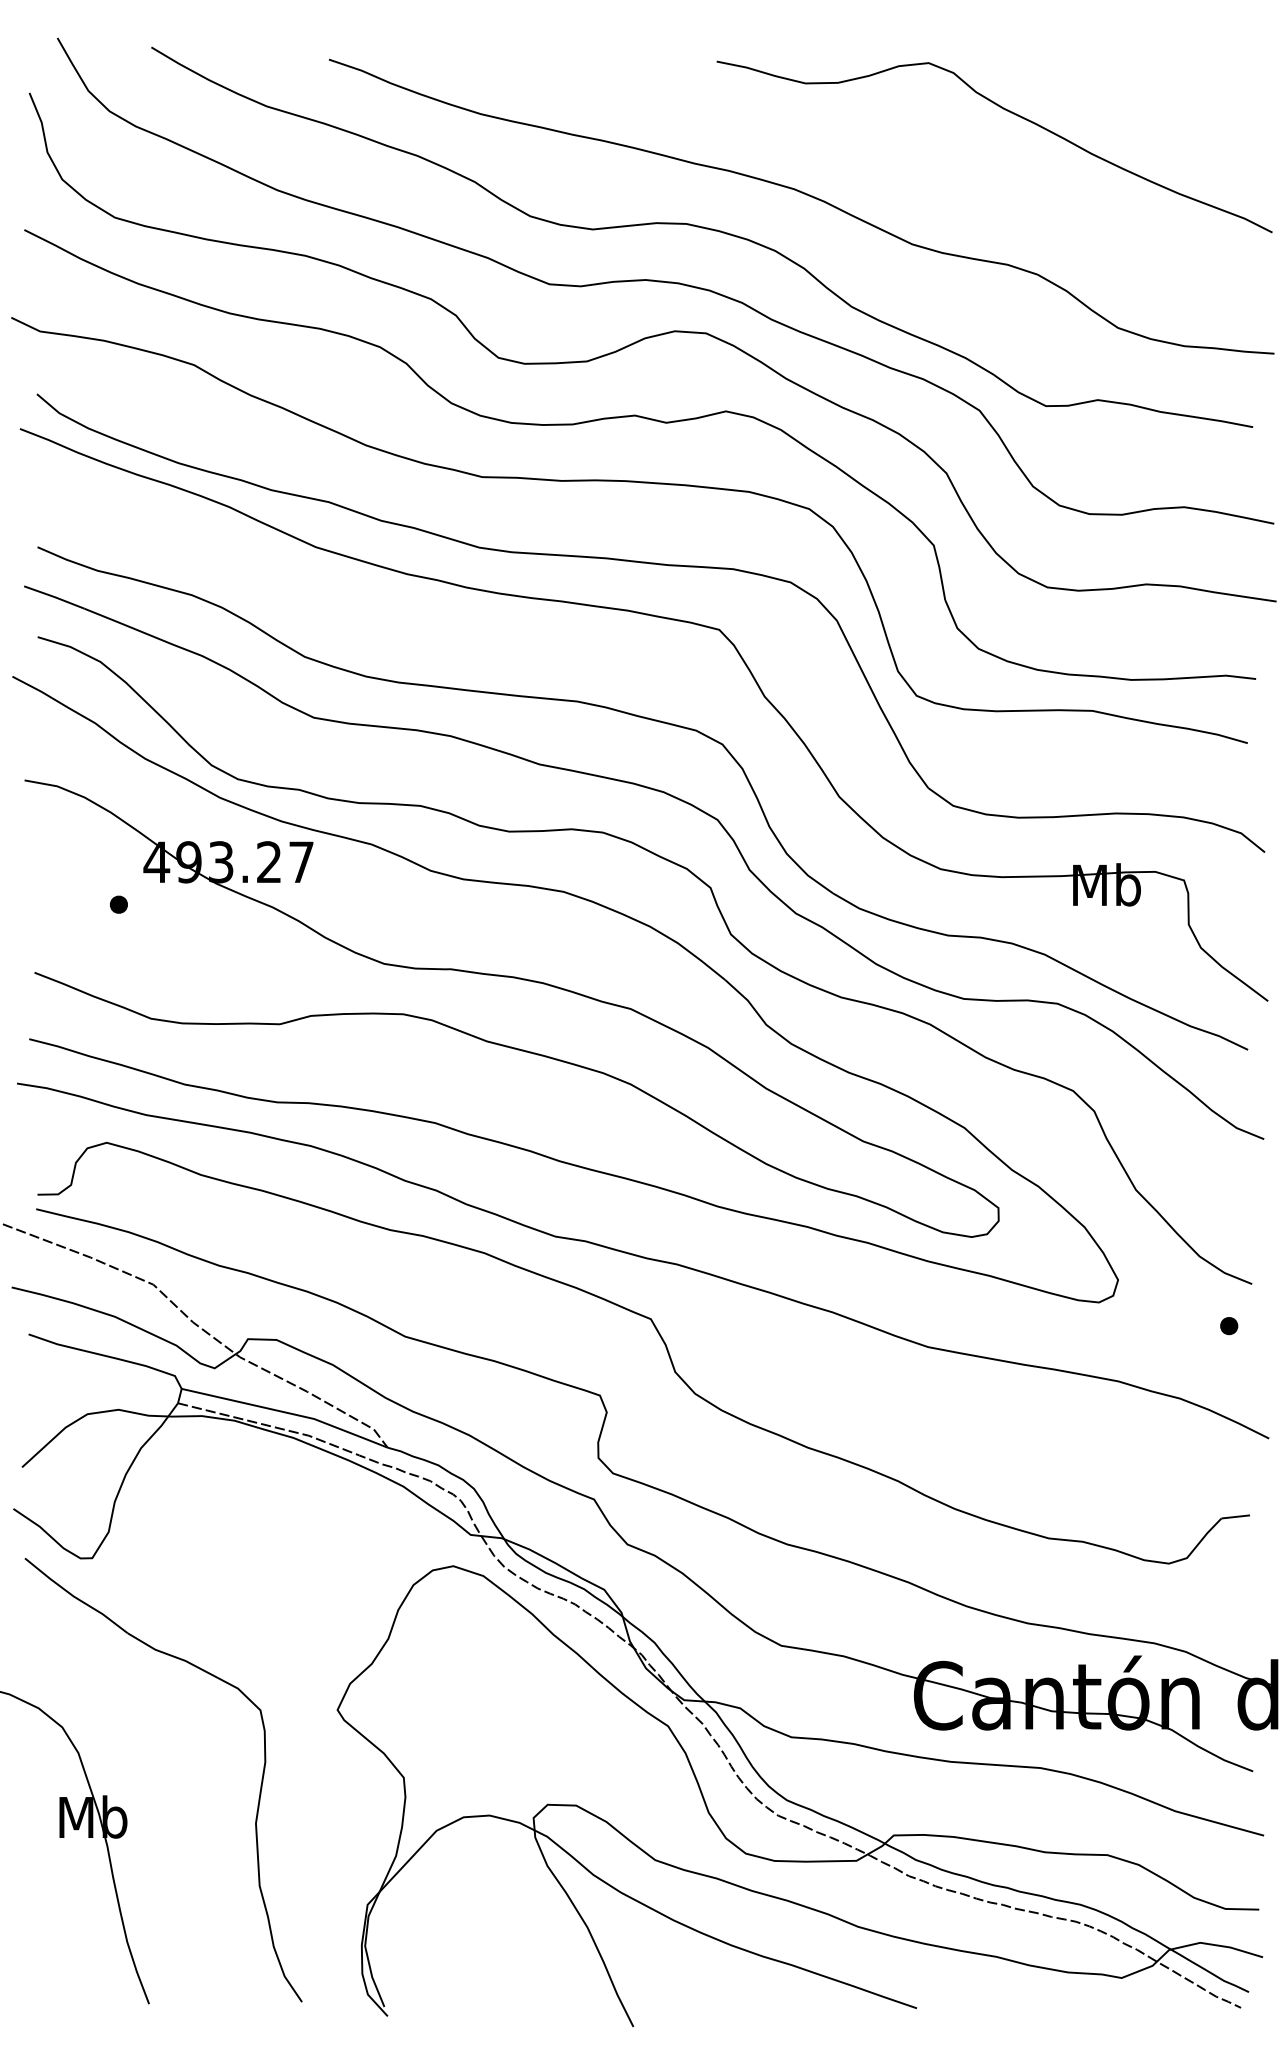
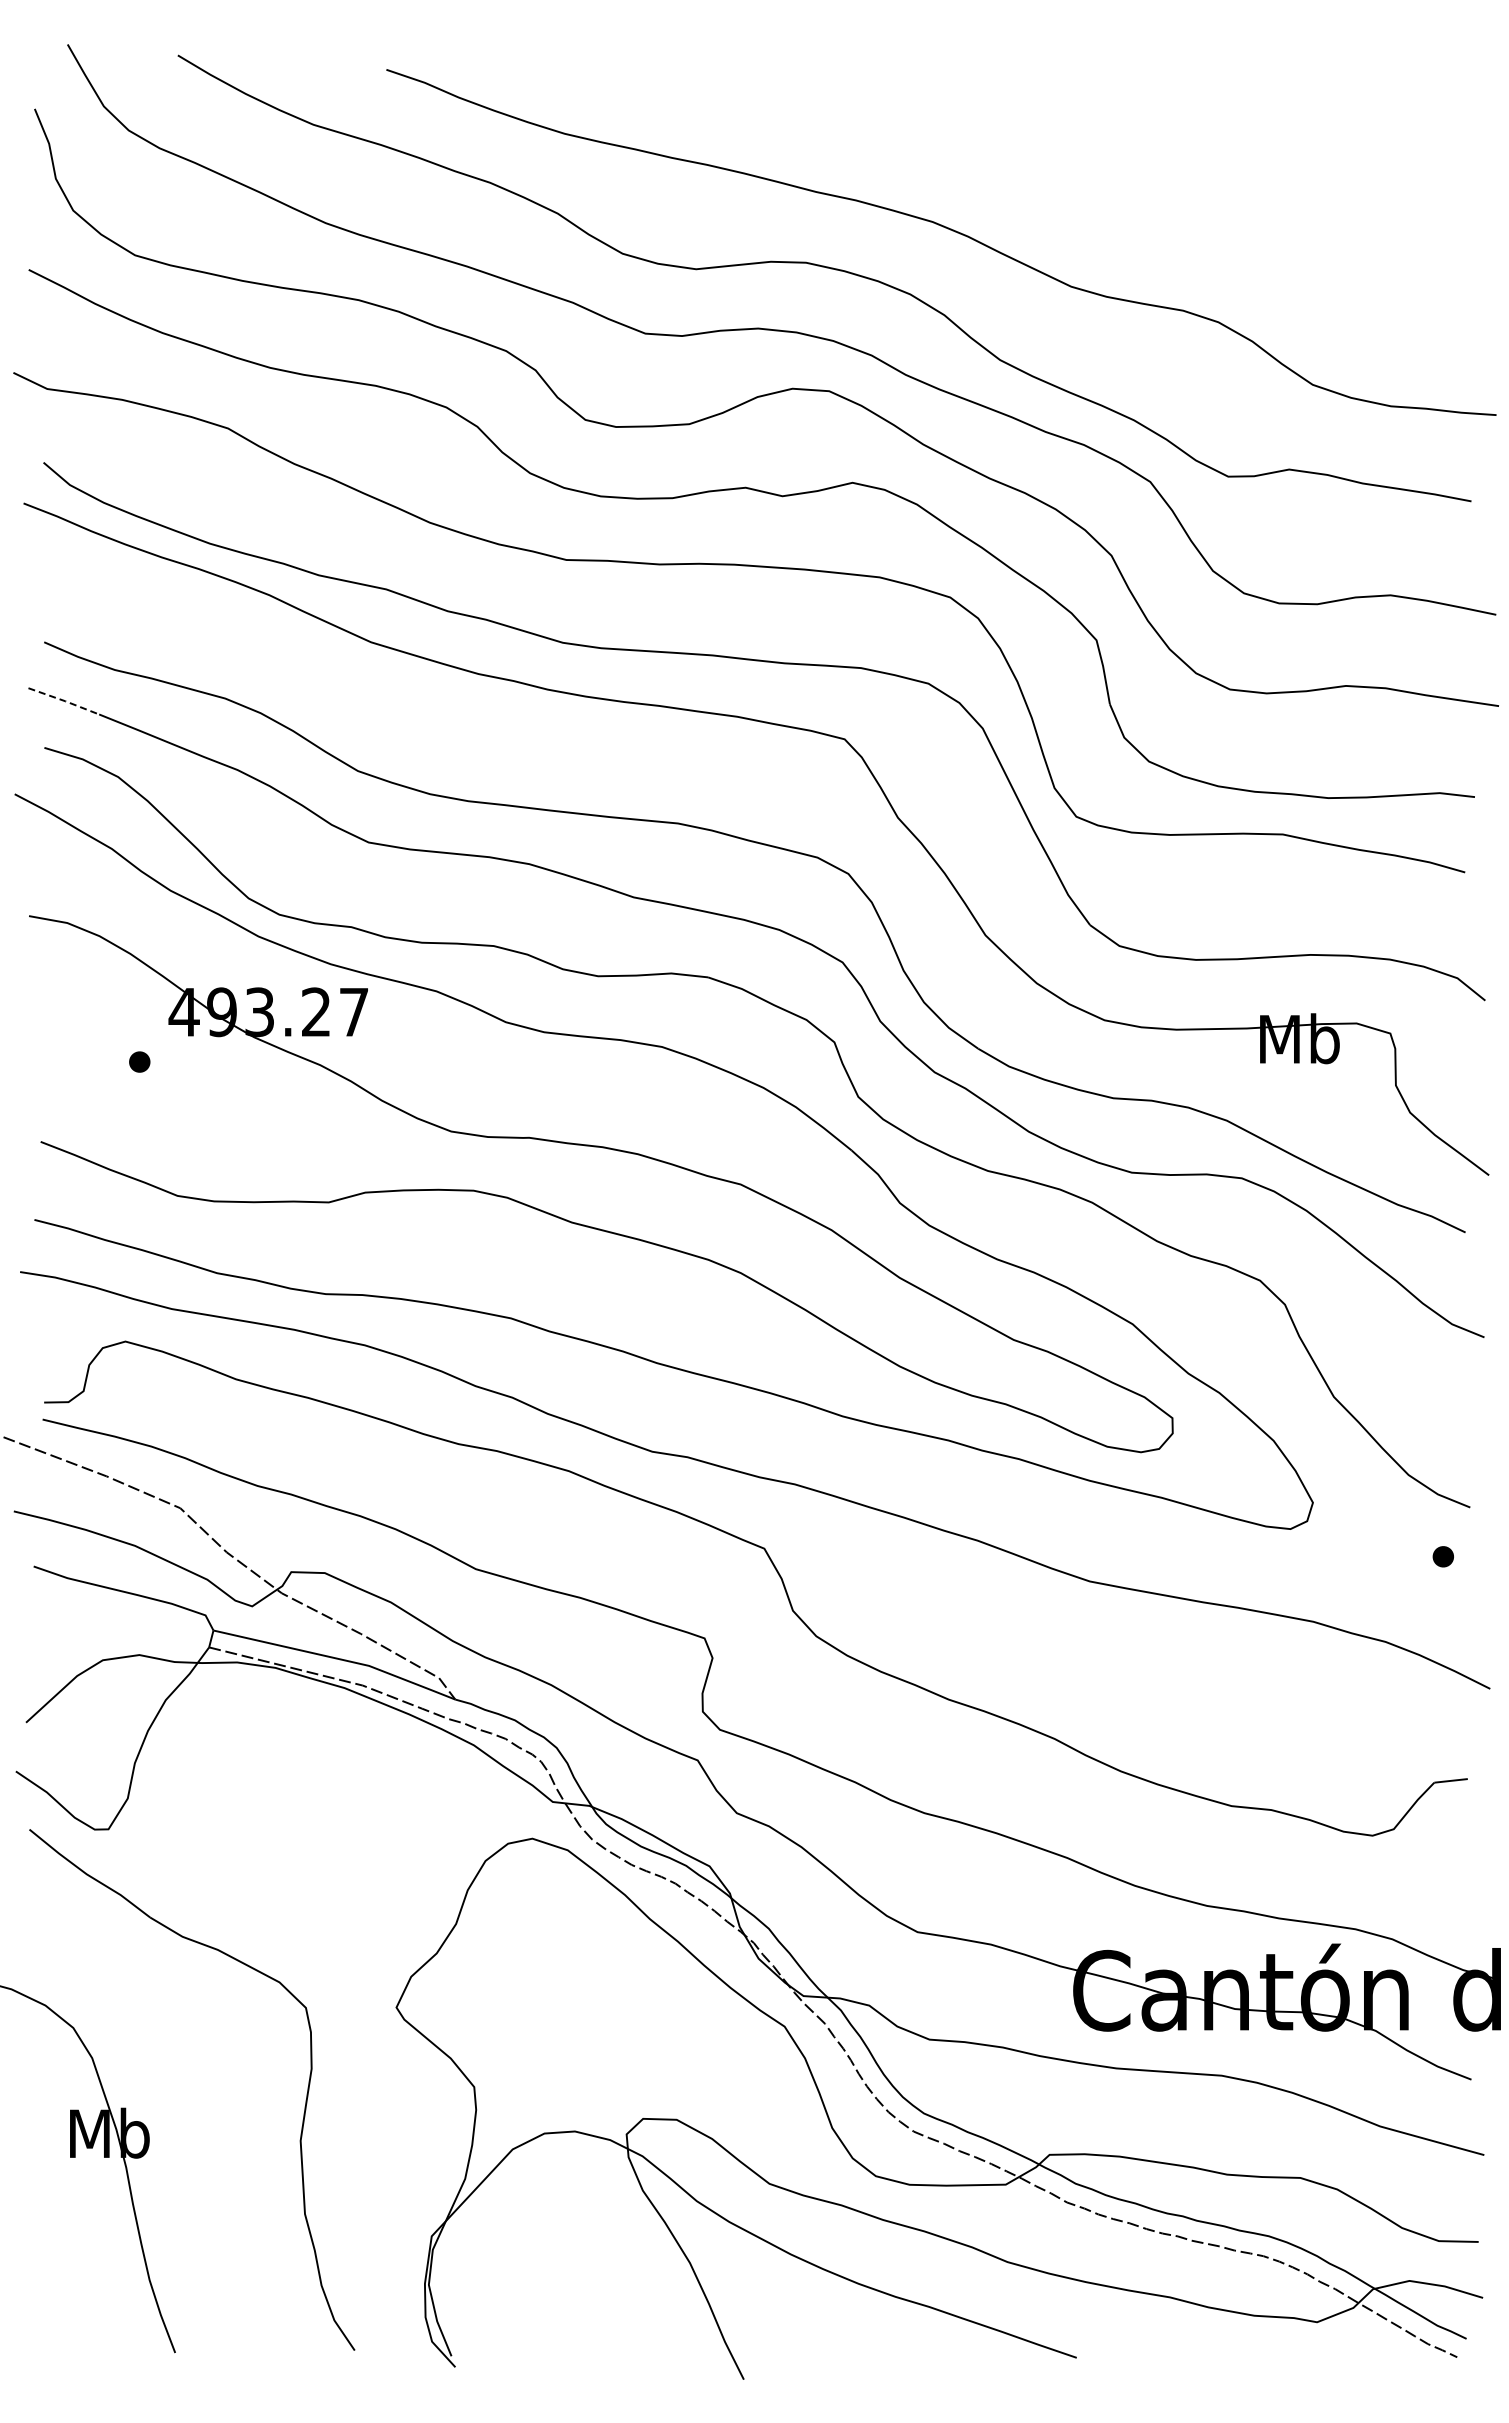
curve: (1010, 113) -> (1186, 132), removed
line: (54, 596) -> (64, 700), solid -> dashed

